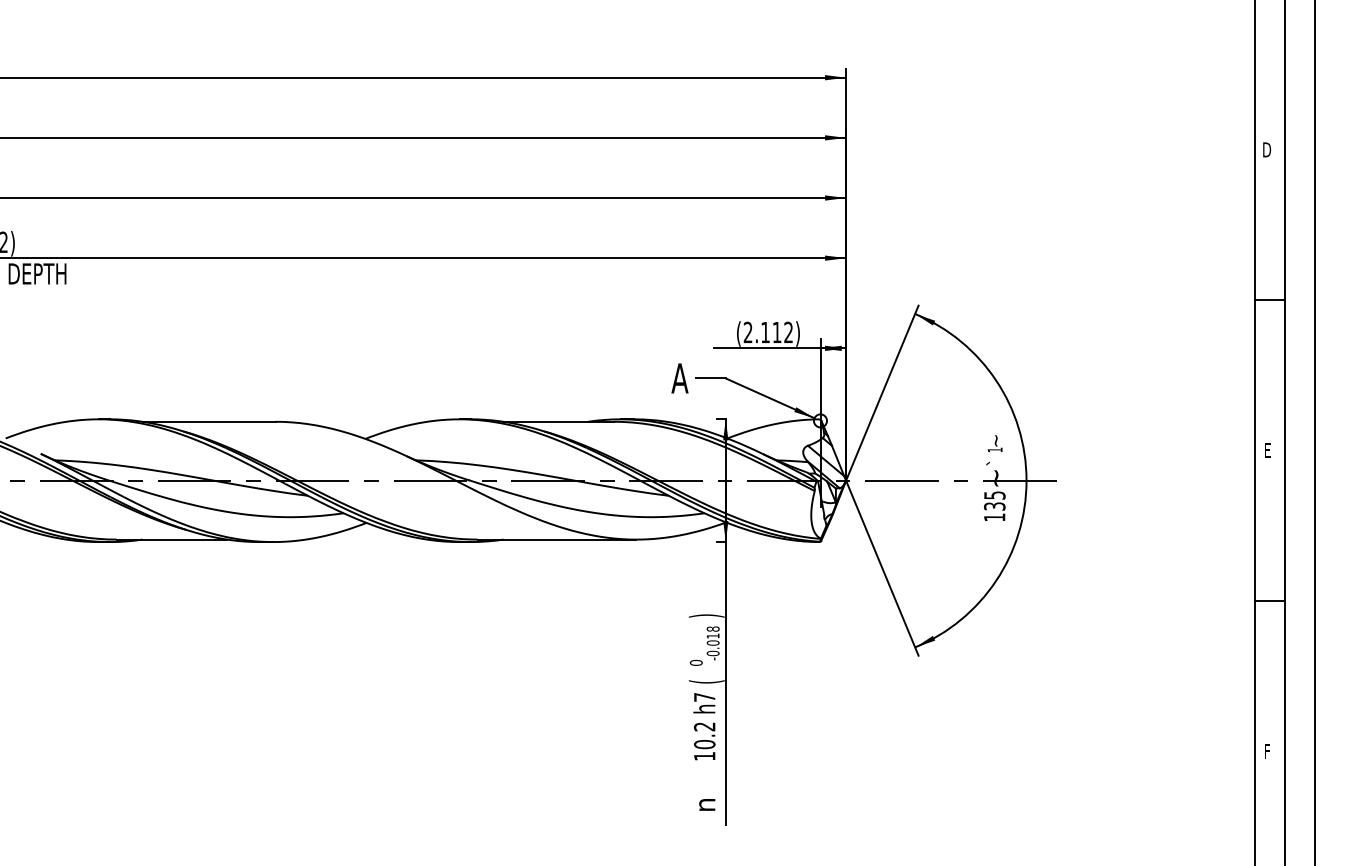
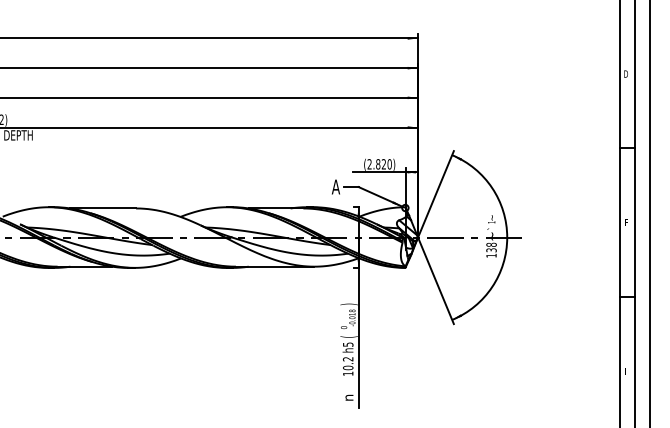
text: (776, 332) -> (383, 164), (2.112) -> (2.820)
text: (994, 494) -> (491, 244), 135 -> 138
text: (705, 697) -> (348, 344), h7 -> h5

